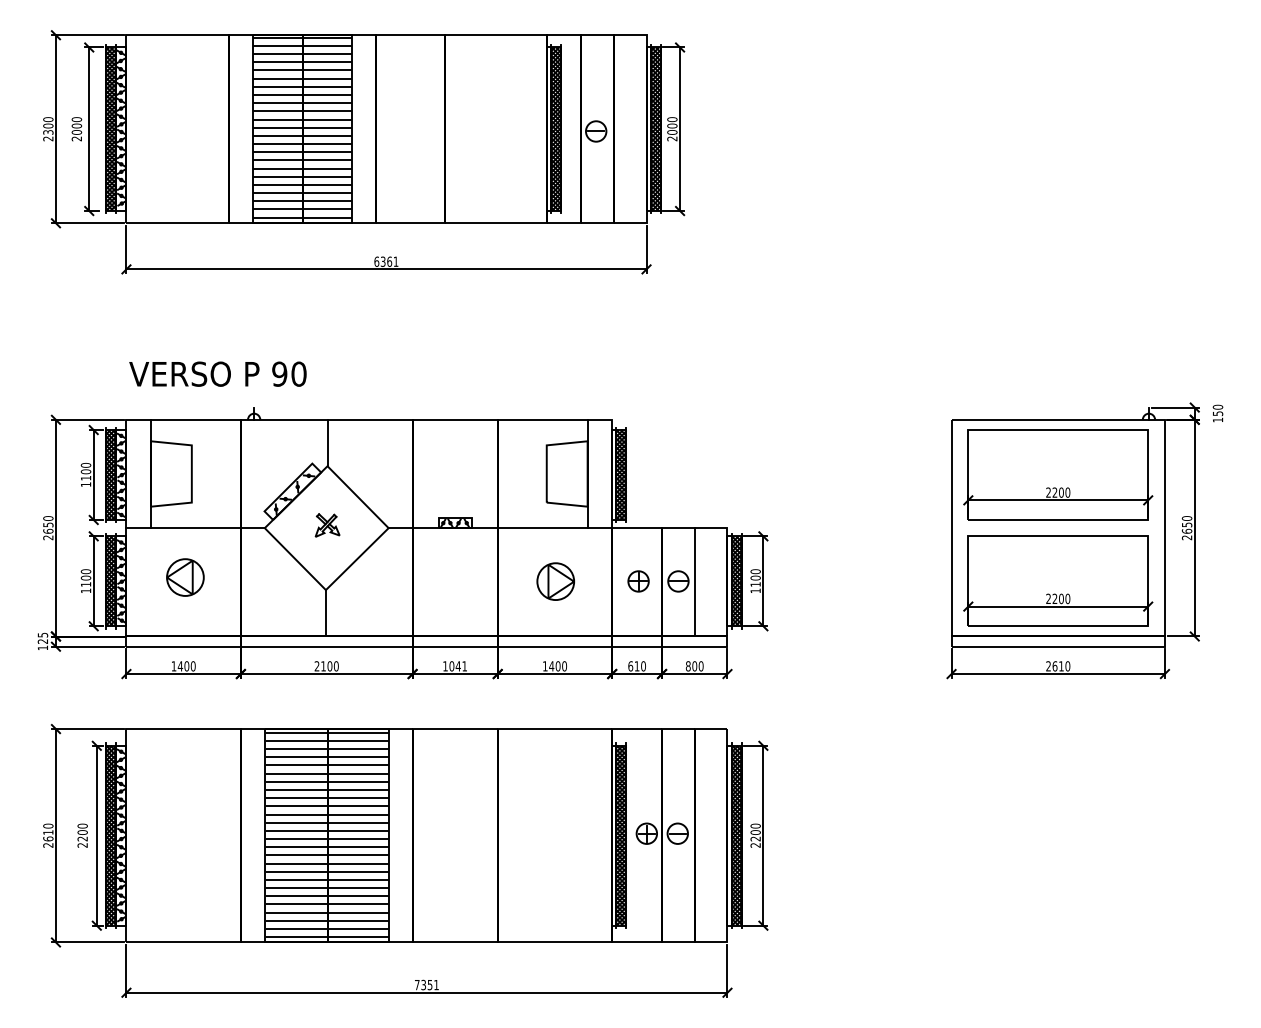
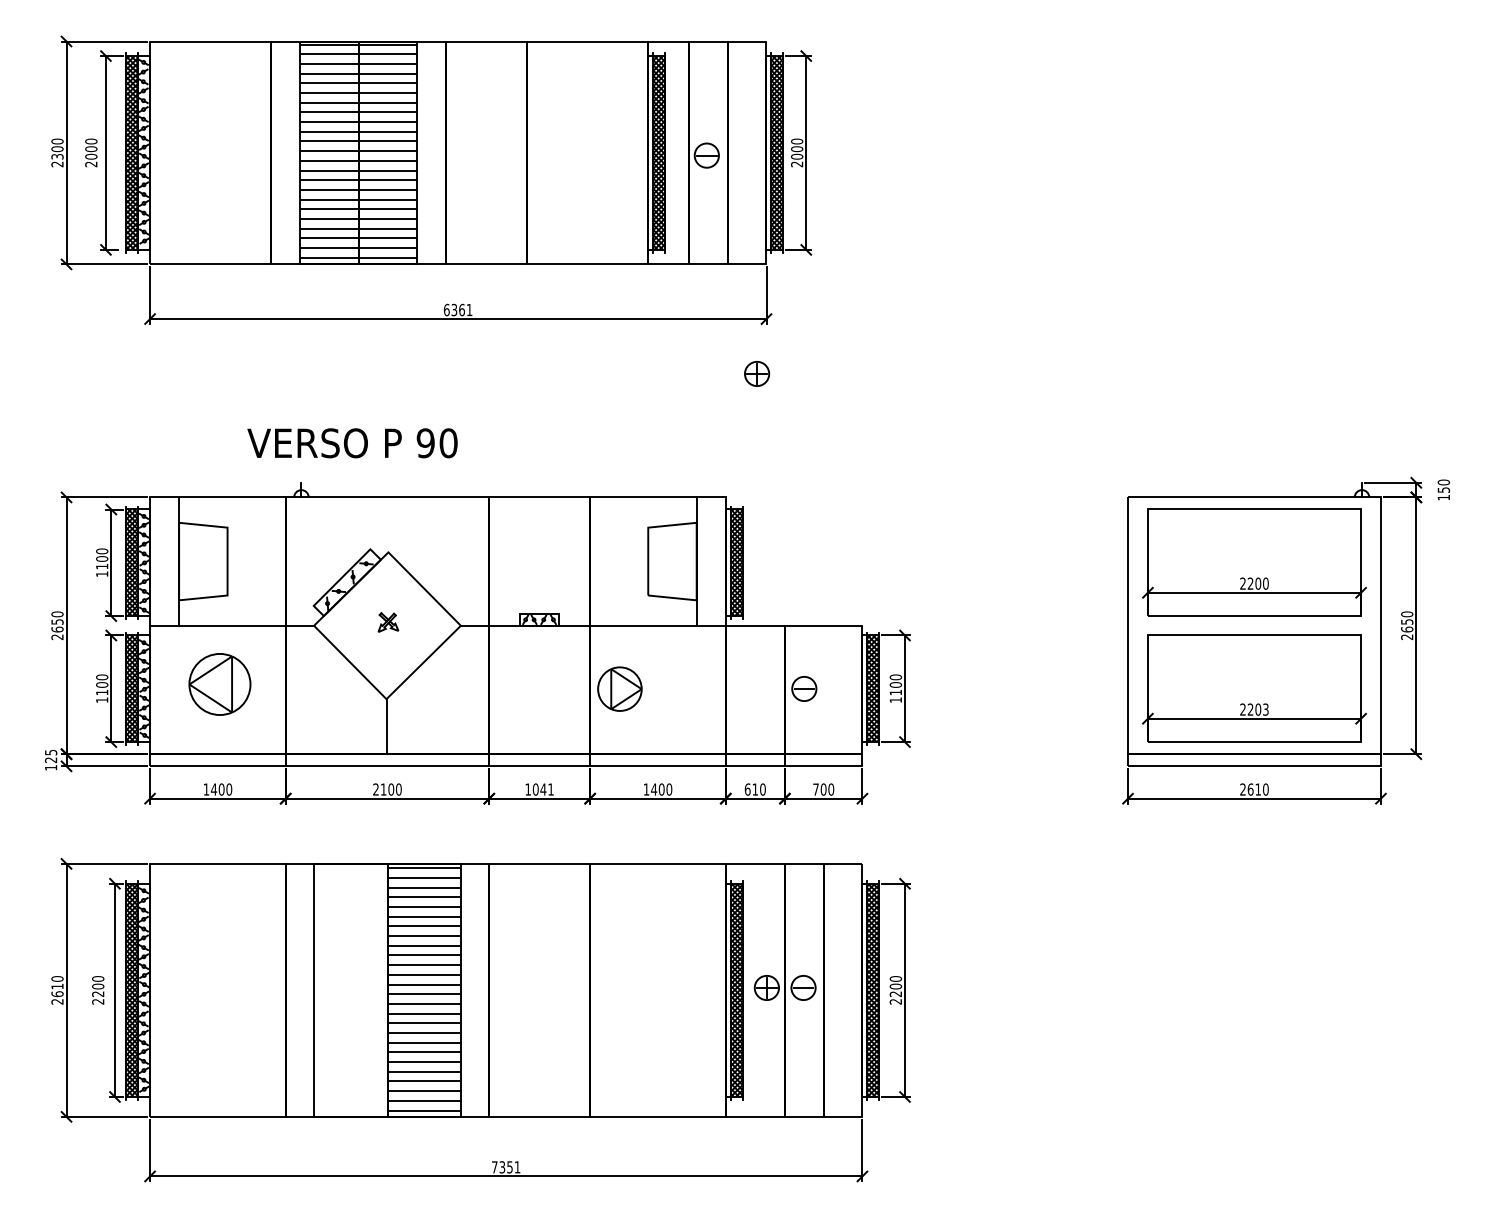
text: (217, 374) -> (352, 443), moved
line: (327, 442) -> (388, 524), removed
part: (327, 525) -> (388, 622), size x0.7
part: (185, 576) -> (219, 683), size x1.4
part: (555, 581) -> (619, 688), moved
part: (638, 581) -> (757, 373), moved
line: (694, 581) -> (823, 689), removed
text: (1067, 598) -> (1265, 709), 2200 -> 2203
text: (687, 666) -> (815, 789), 800 -> 700
hatch: (296, 835) -> (351, 989), removed

